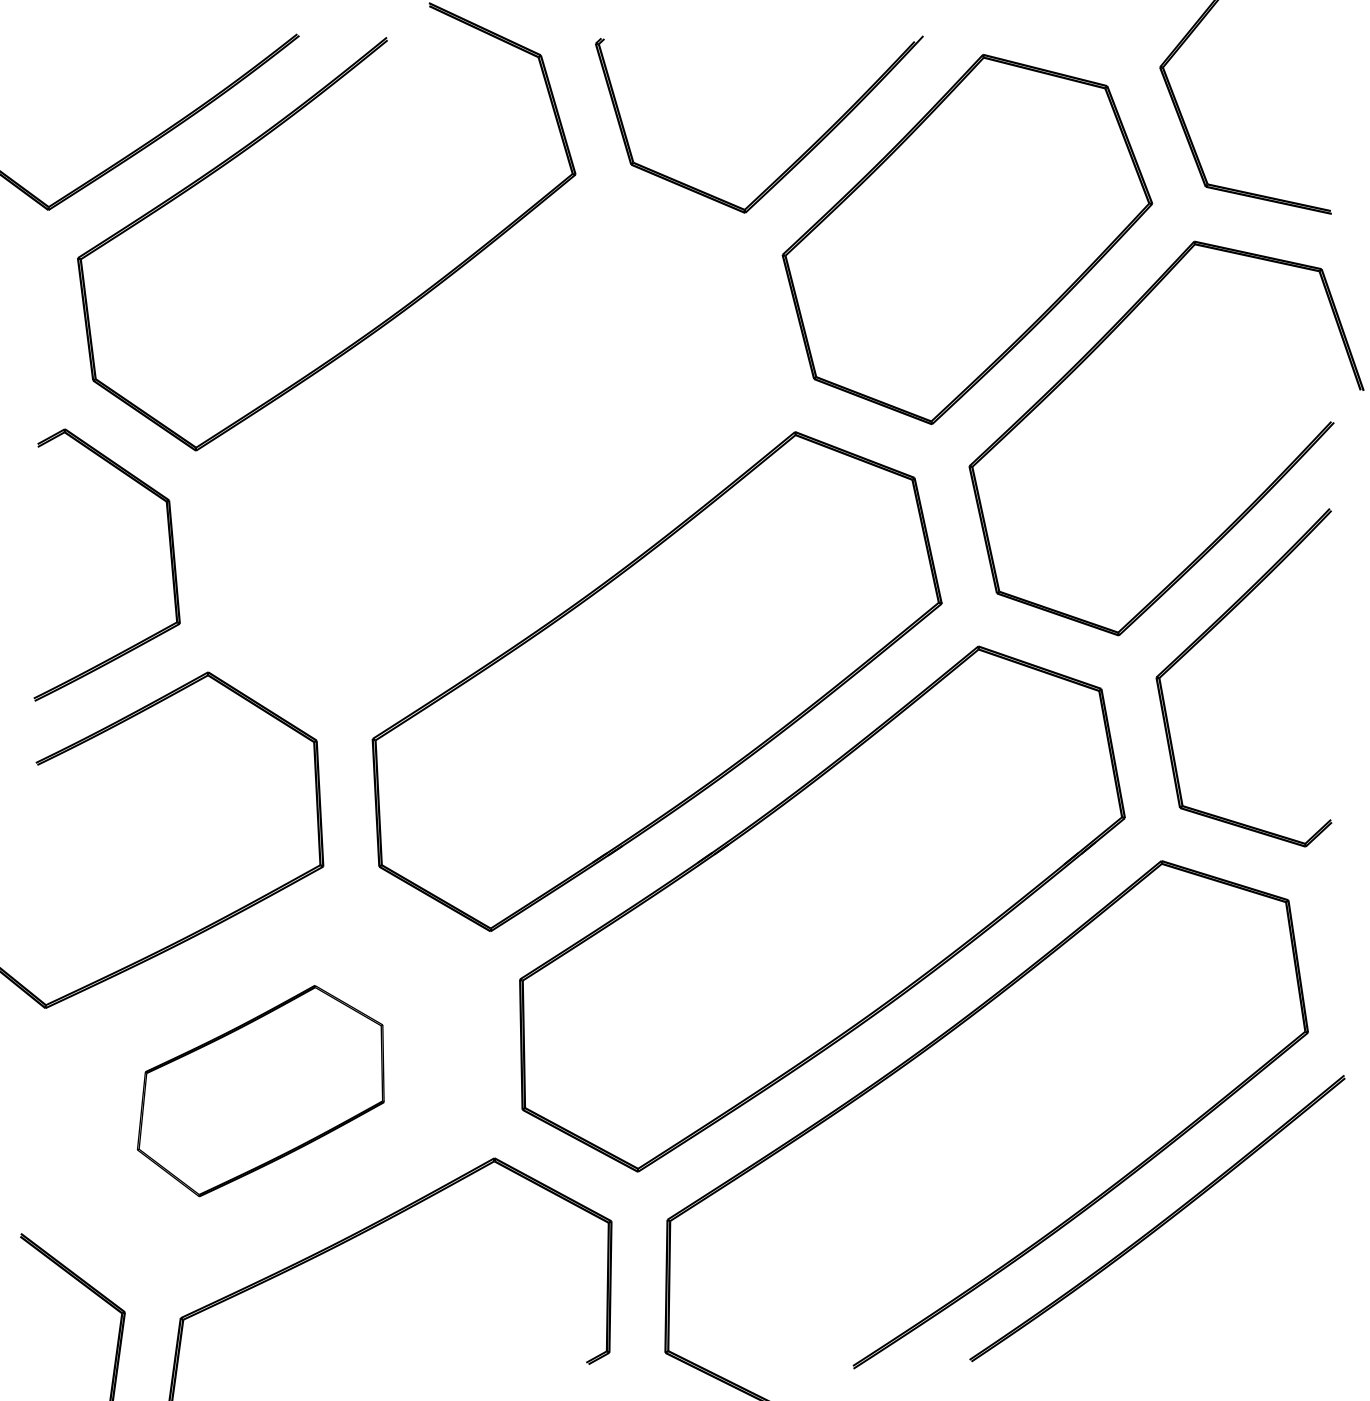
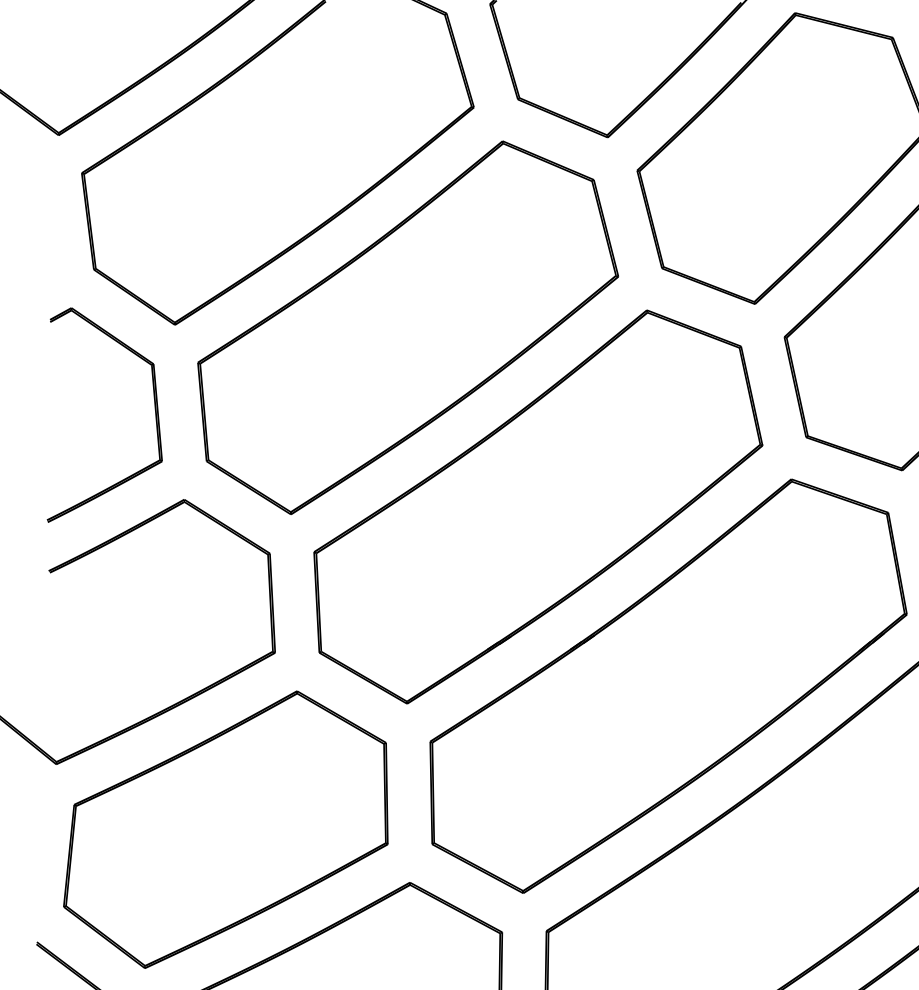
part: (491, 453) -> (407, 327), added
part: (260, 1090) -> (225, 829), size x1.67

